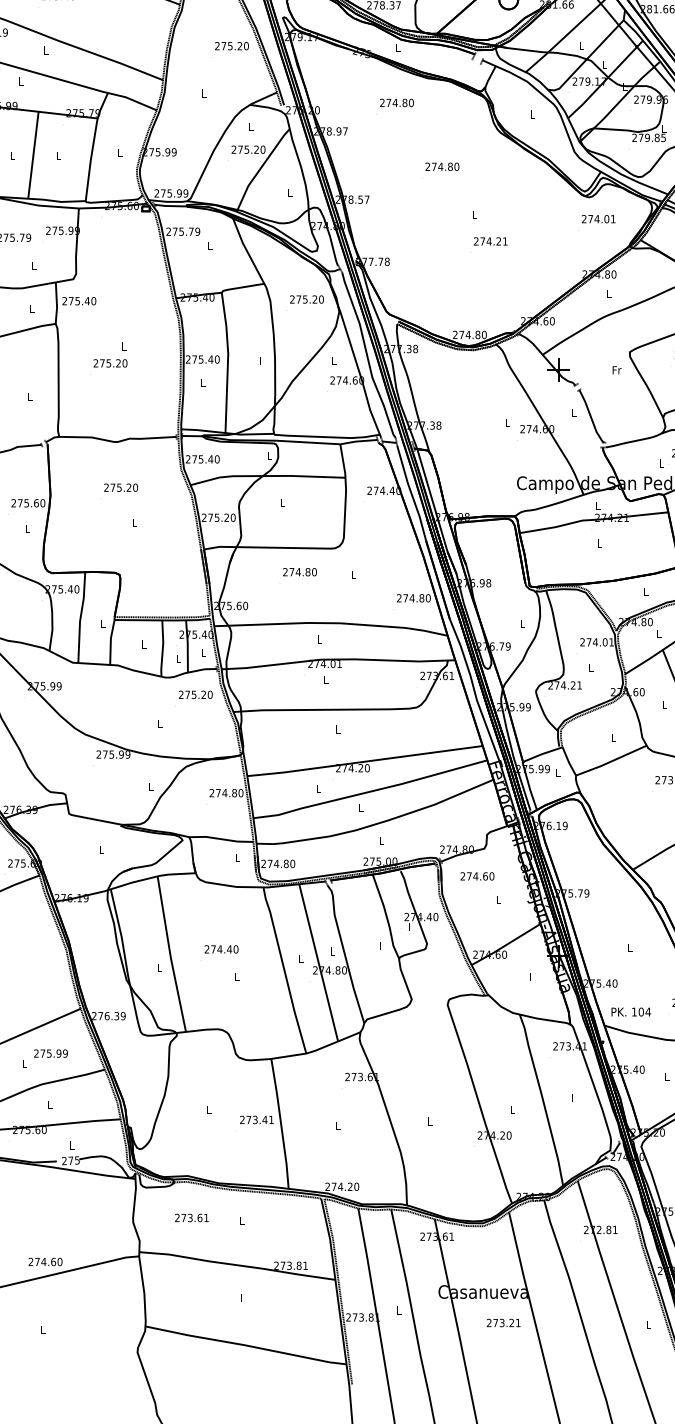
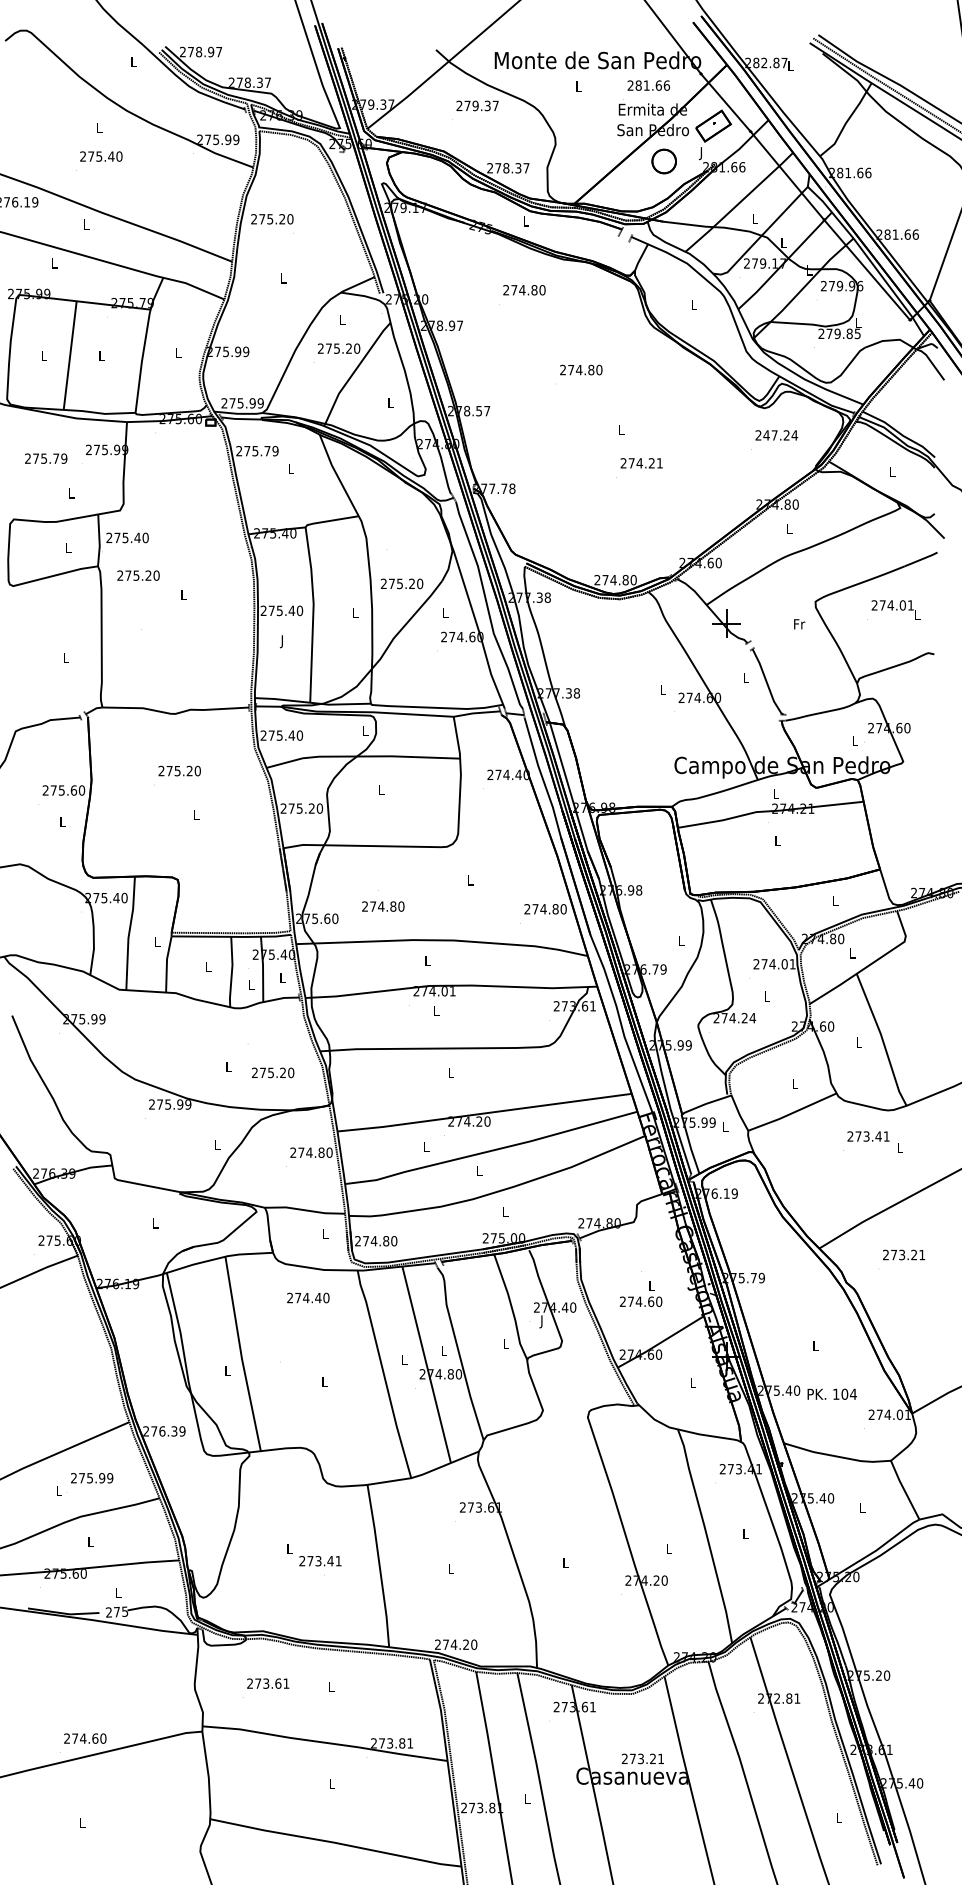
text: (232, 46) -> (272, 219), moved
text: (601, 219) -> (780, 435), 274.01 -> 247.24
text: (306, 299) -> (401, 583), moved
text: (110, 363) -> (138, 575), moved
text: (203, 384) -> (282, 641), L -> J
text: (300, 572) -> (383, 906), moved
text: (579, 685) -> (752, 1018), 274.21 -> 274.24
text: (196, 694) -> (273, 1072), moved
text: (477, 876) -> (641, 1301), moved
text: (410, 928) -> (541, 1321), L -> J
text: (221, 948) -> (308, 1297), moved
text: (630, 1011) -> (831, 1393), moved
text: (256, 1120) -> (320, 1561), moved
text: (503, 1322) -> (642, 1758), moved

